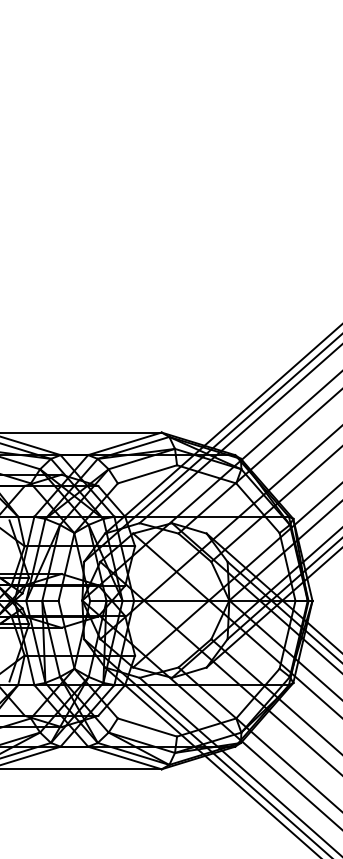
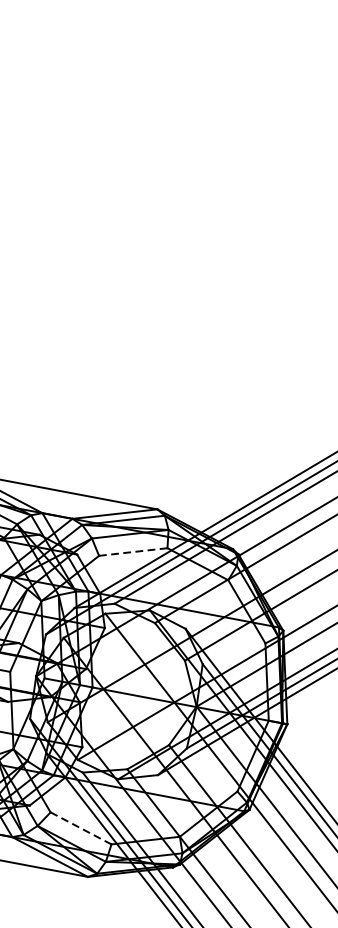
line: (147, 474) -> (133, 552), solid -> dashed
line: (147, 727) -> (81, 828), solid -> dashed

